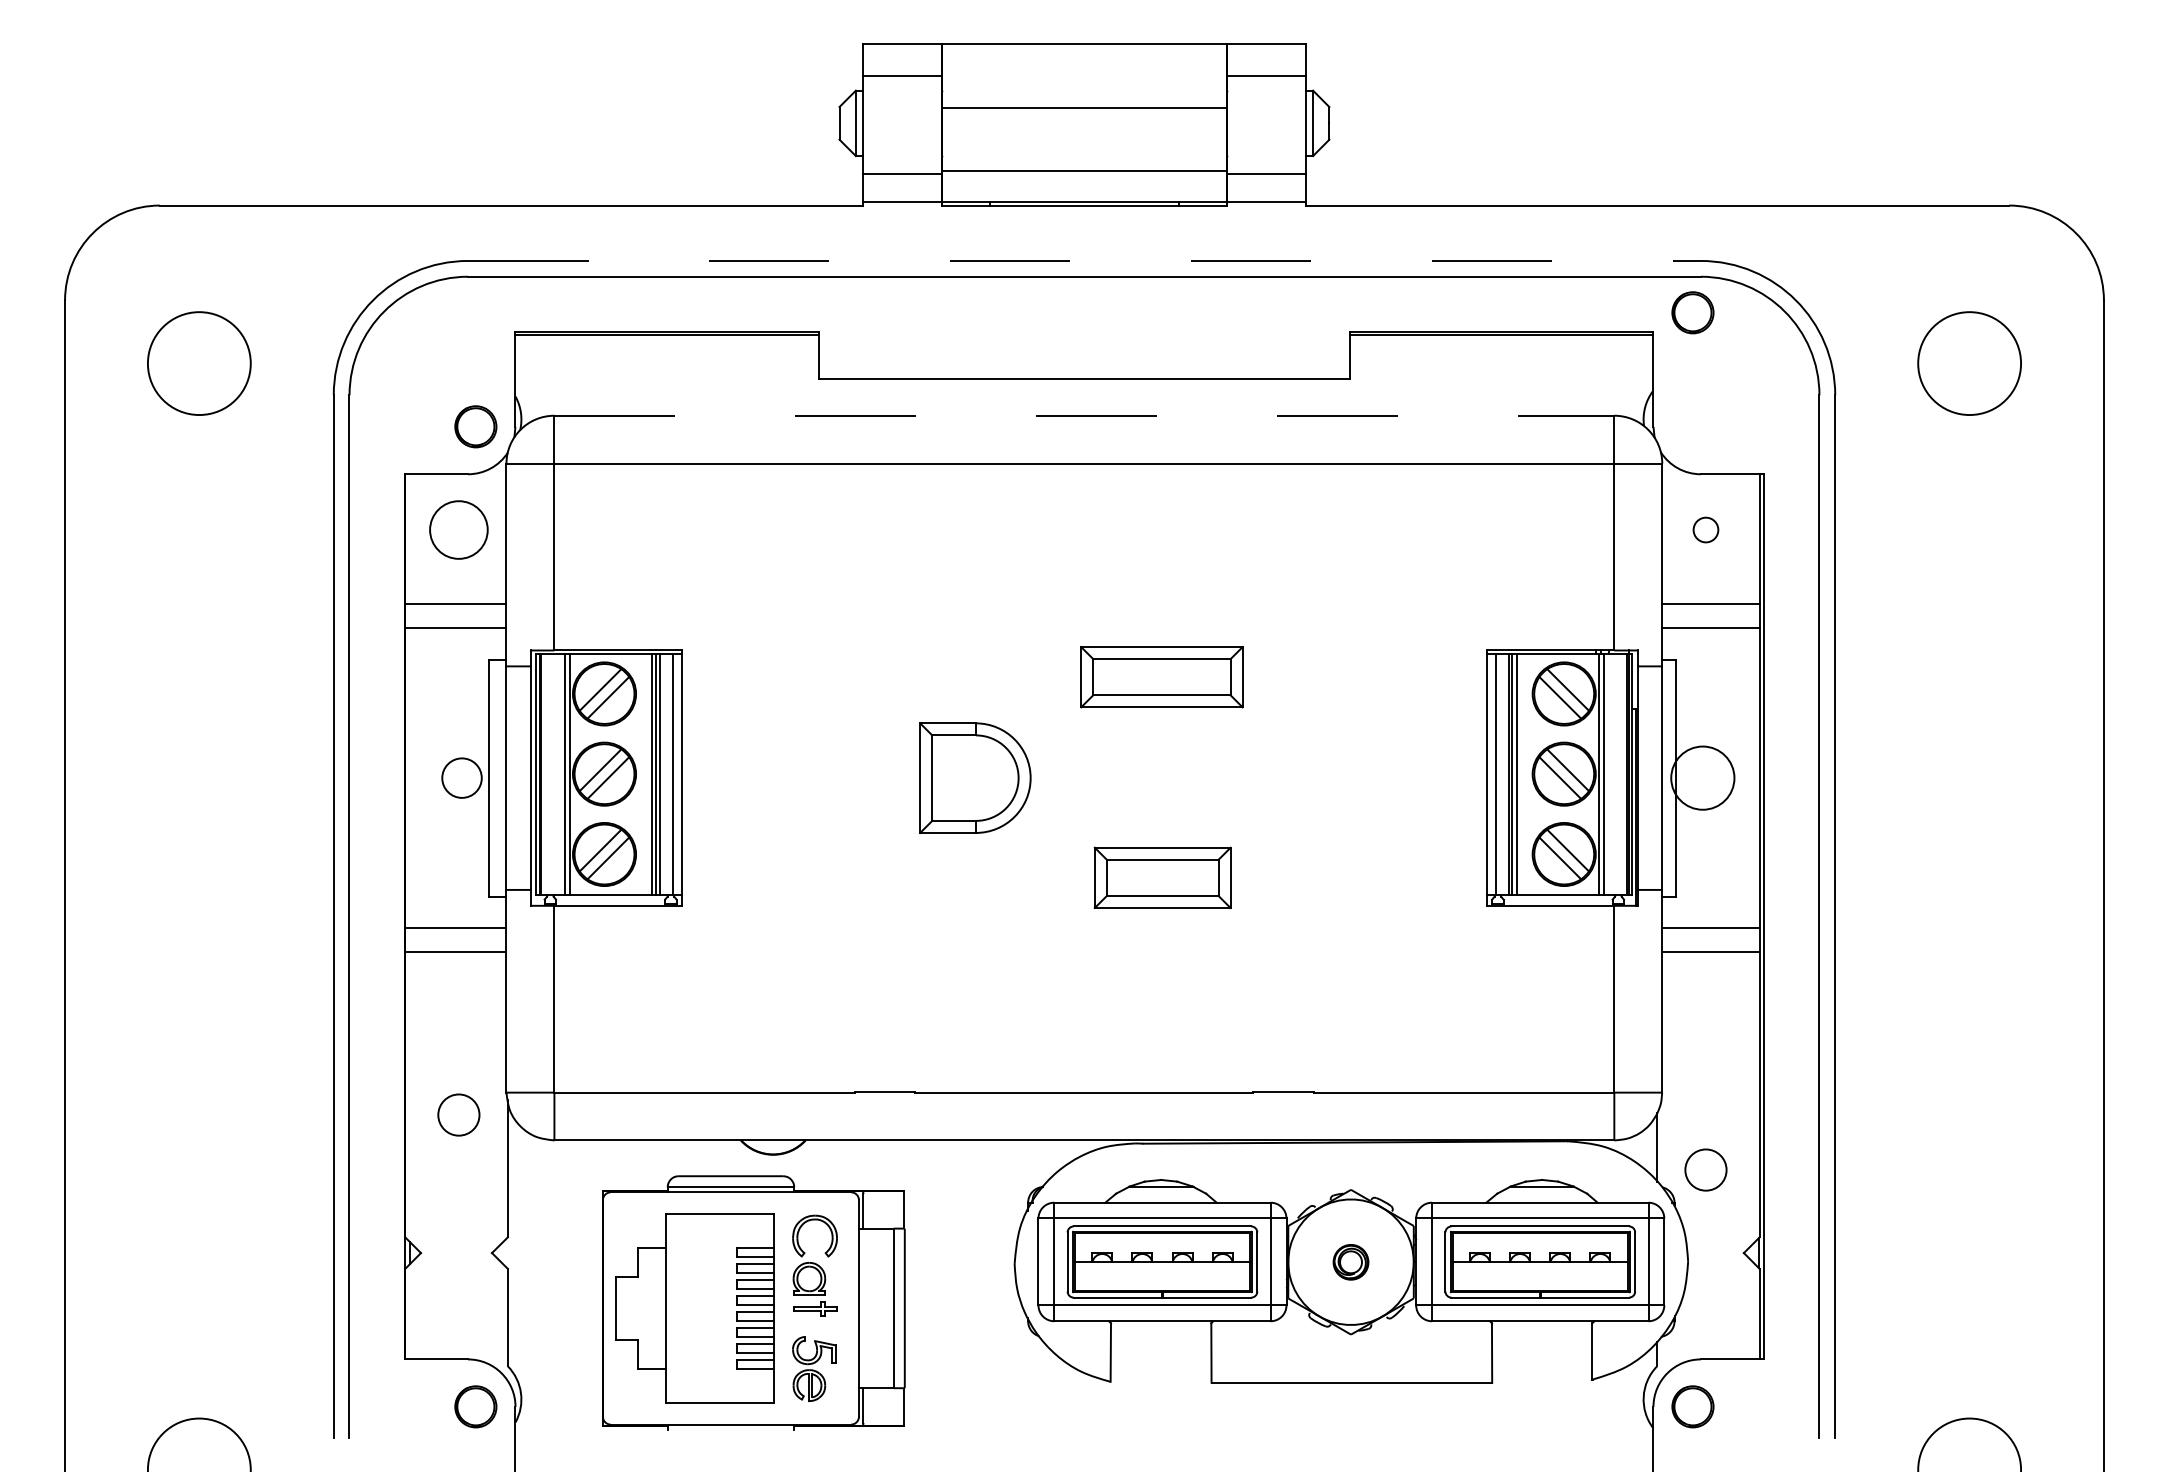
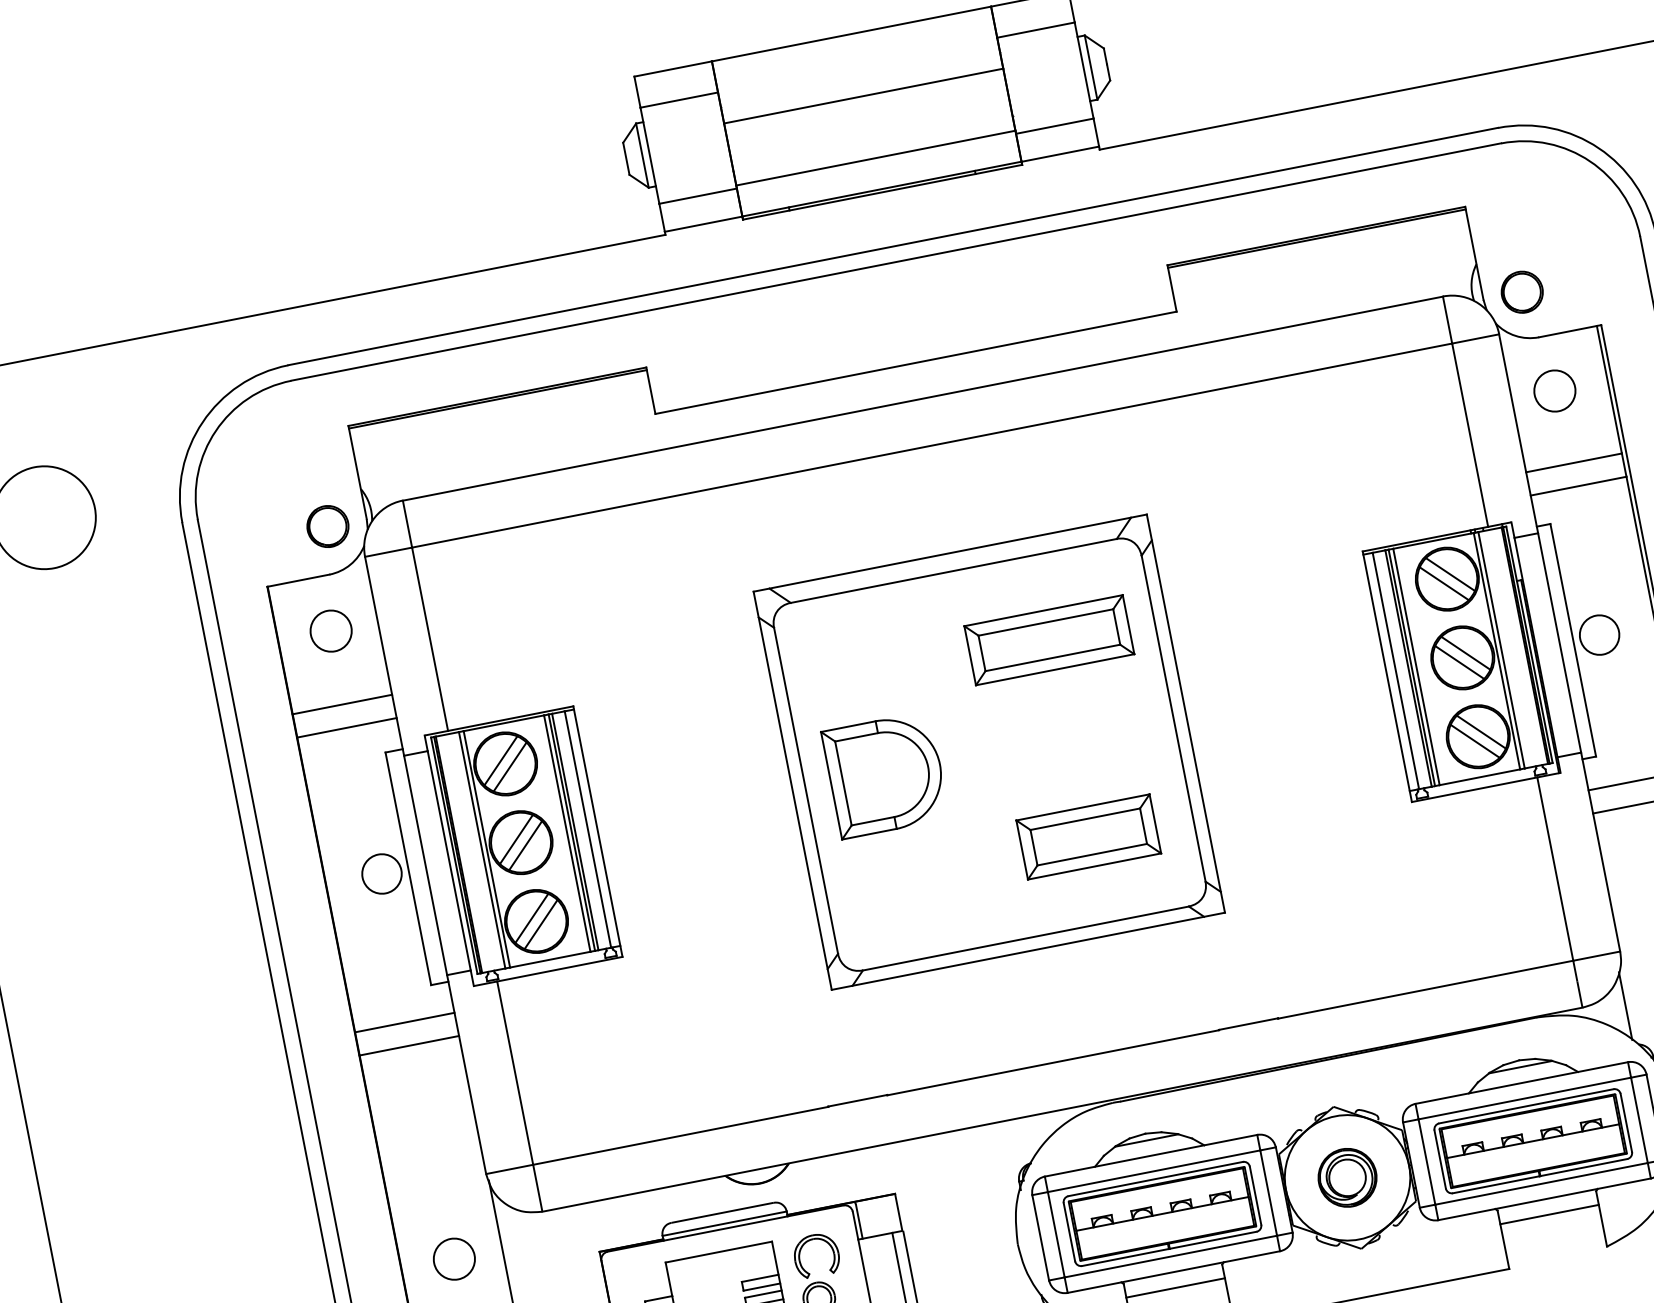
line: (1084, 260) -> (893, 246), dashed -> solid
part: (1692, 312) -> (1521, 292), moved
line: (1084, 415) -> (922, 398), dashed -> solid
circle: (458, 529) -> (330, 630), size x0.71
circle: (1705, 529) -> (1554, 390), size x1.67
part: (1081, 775) -> (989, 752), added
circle: (1702, 777) -> (1599, 634), size x0.62
circle: (458, 1114) -> (453, 1258), moved
part: (1350, 1262) -> (1347, 1178), size x1.67
line: (1160, 1337) -> (1175, 1288), added
line: (1542, 1337) -> (1549, 1214), added

